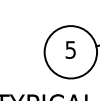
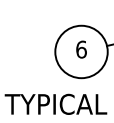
text: (70, 49) -> (81, 49), 5 -> 6

